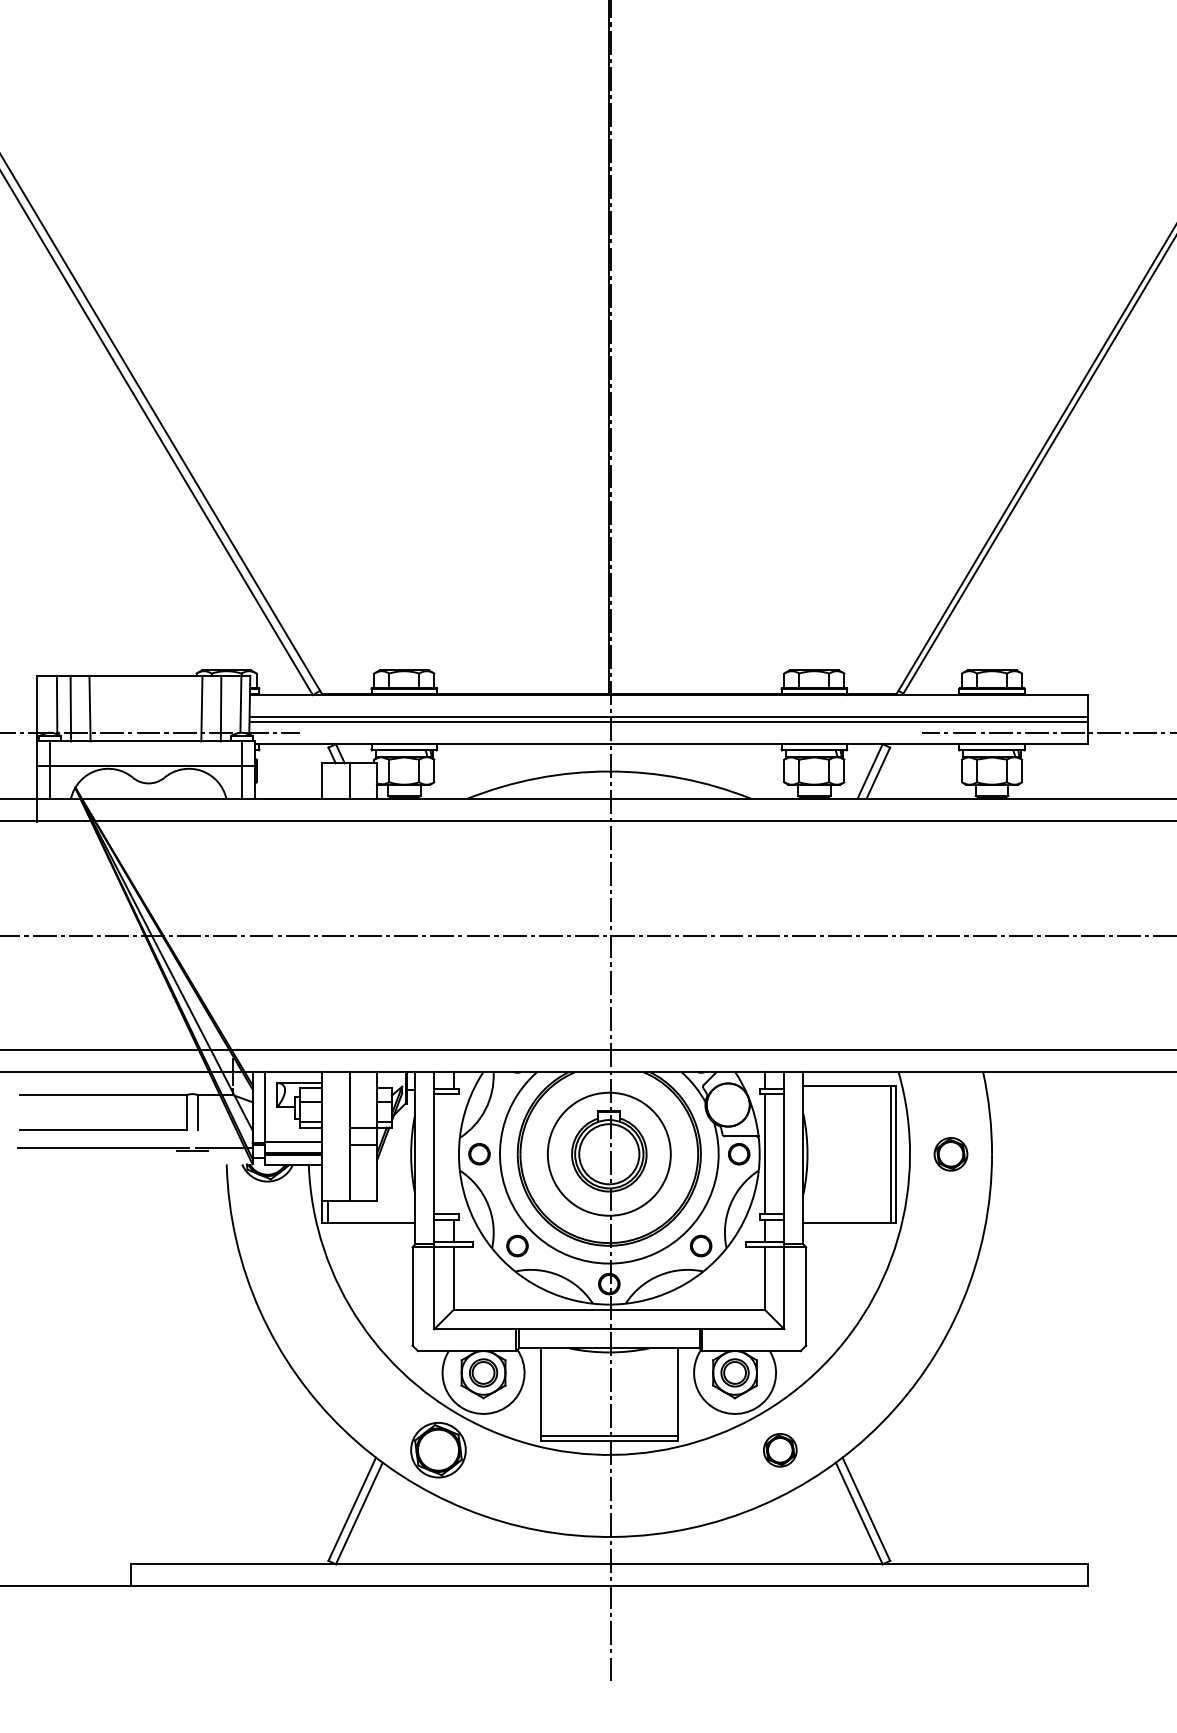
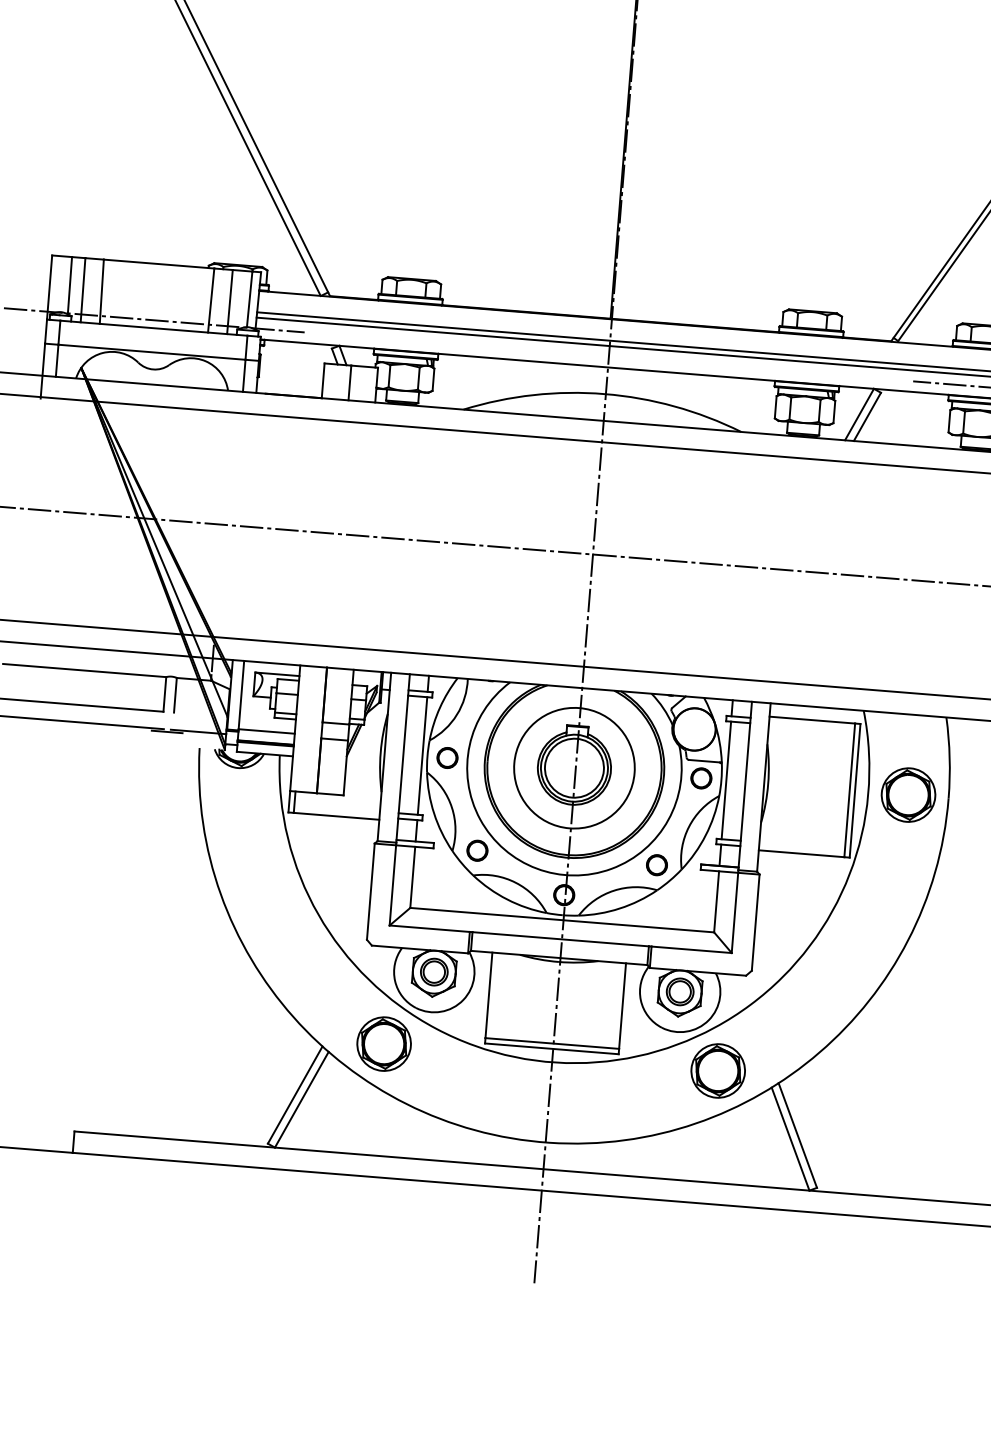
line: (453, 1154) -> (422, 756), added
part: (950, 1154) -> (907, 795), size x1.67
part: (780, 1450) -> (718, 1071), size x1.67

